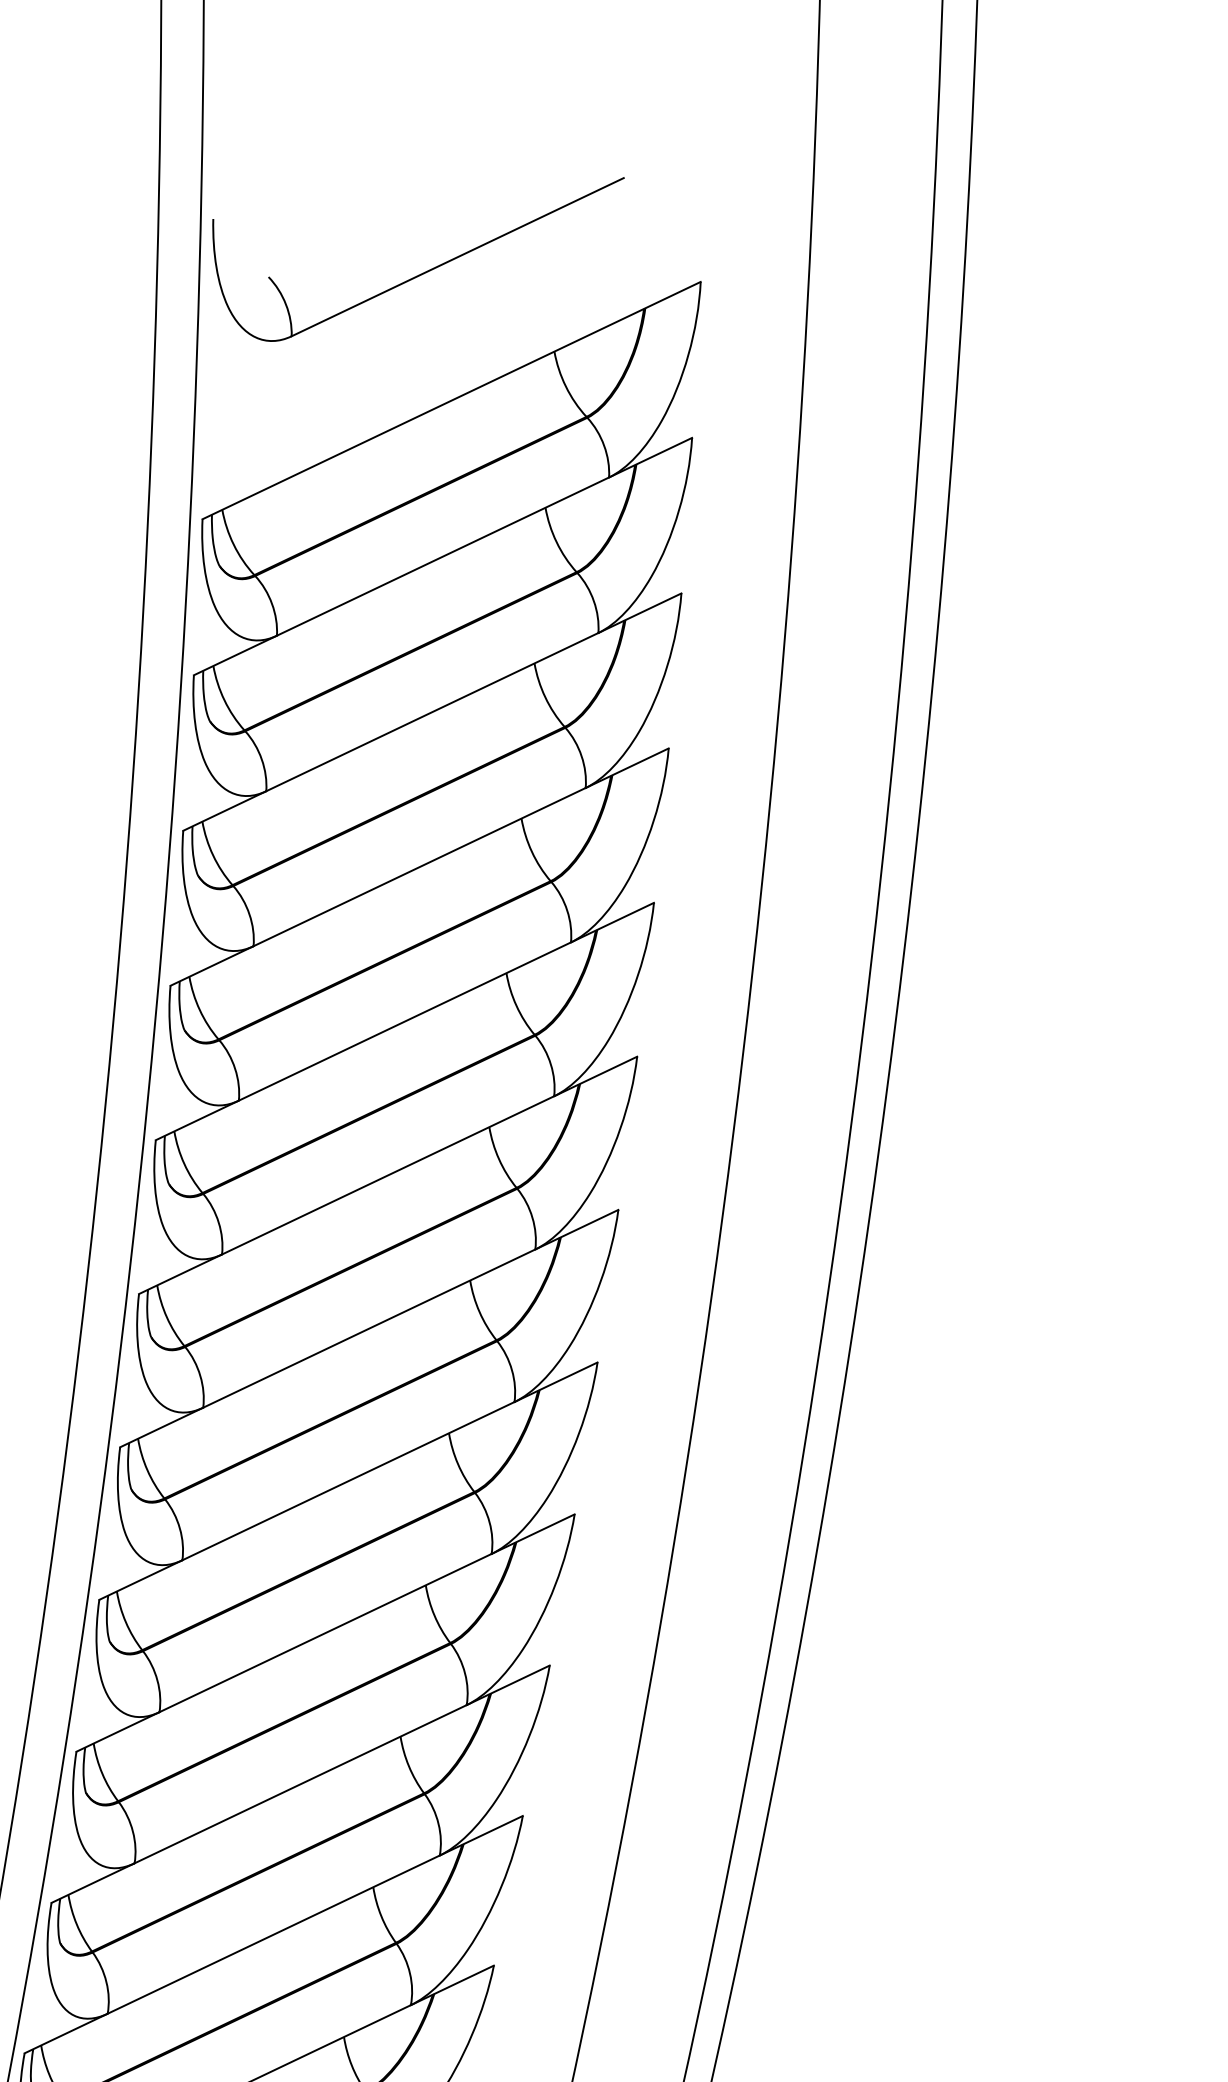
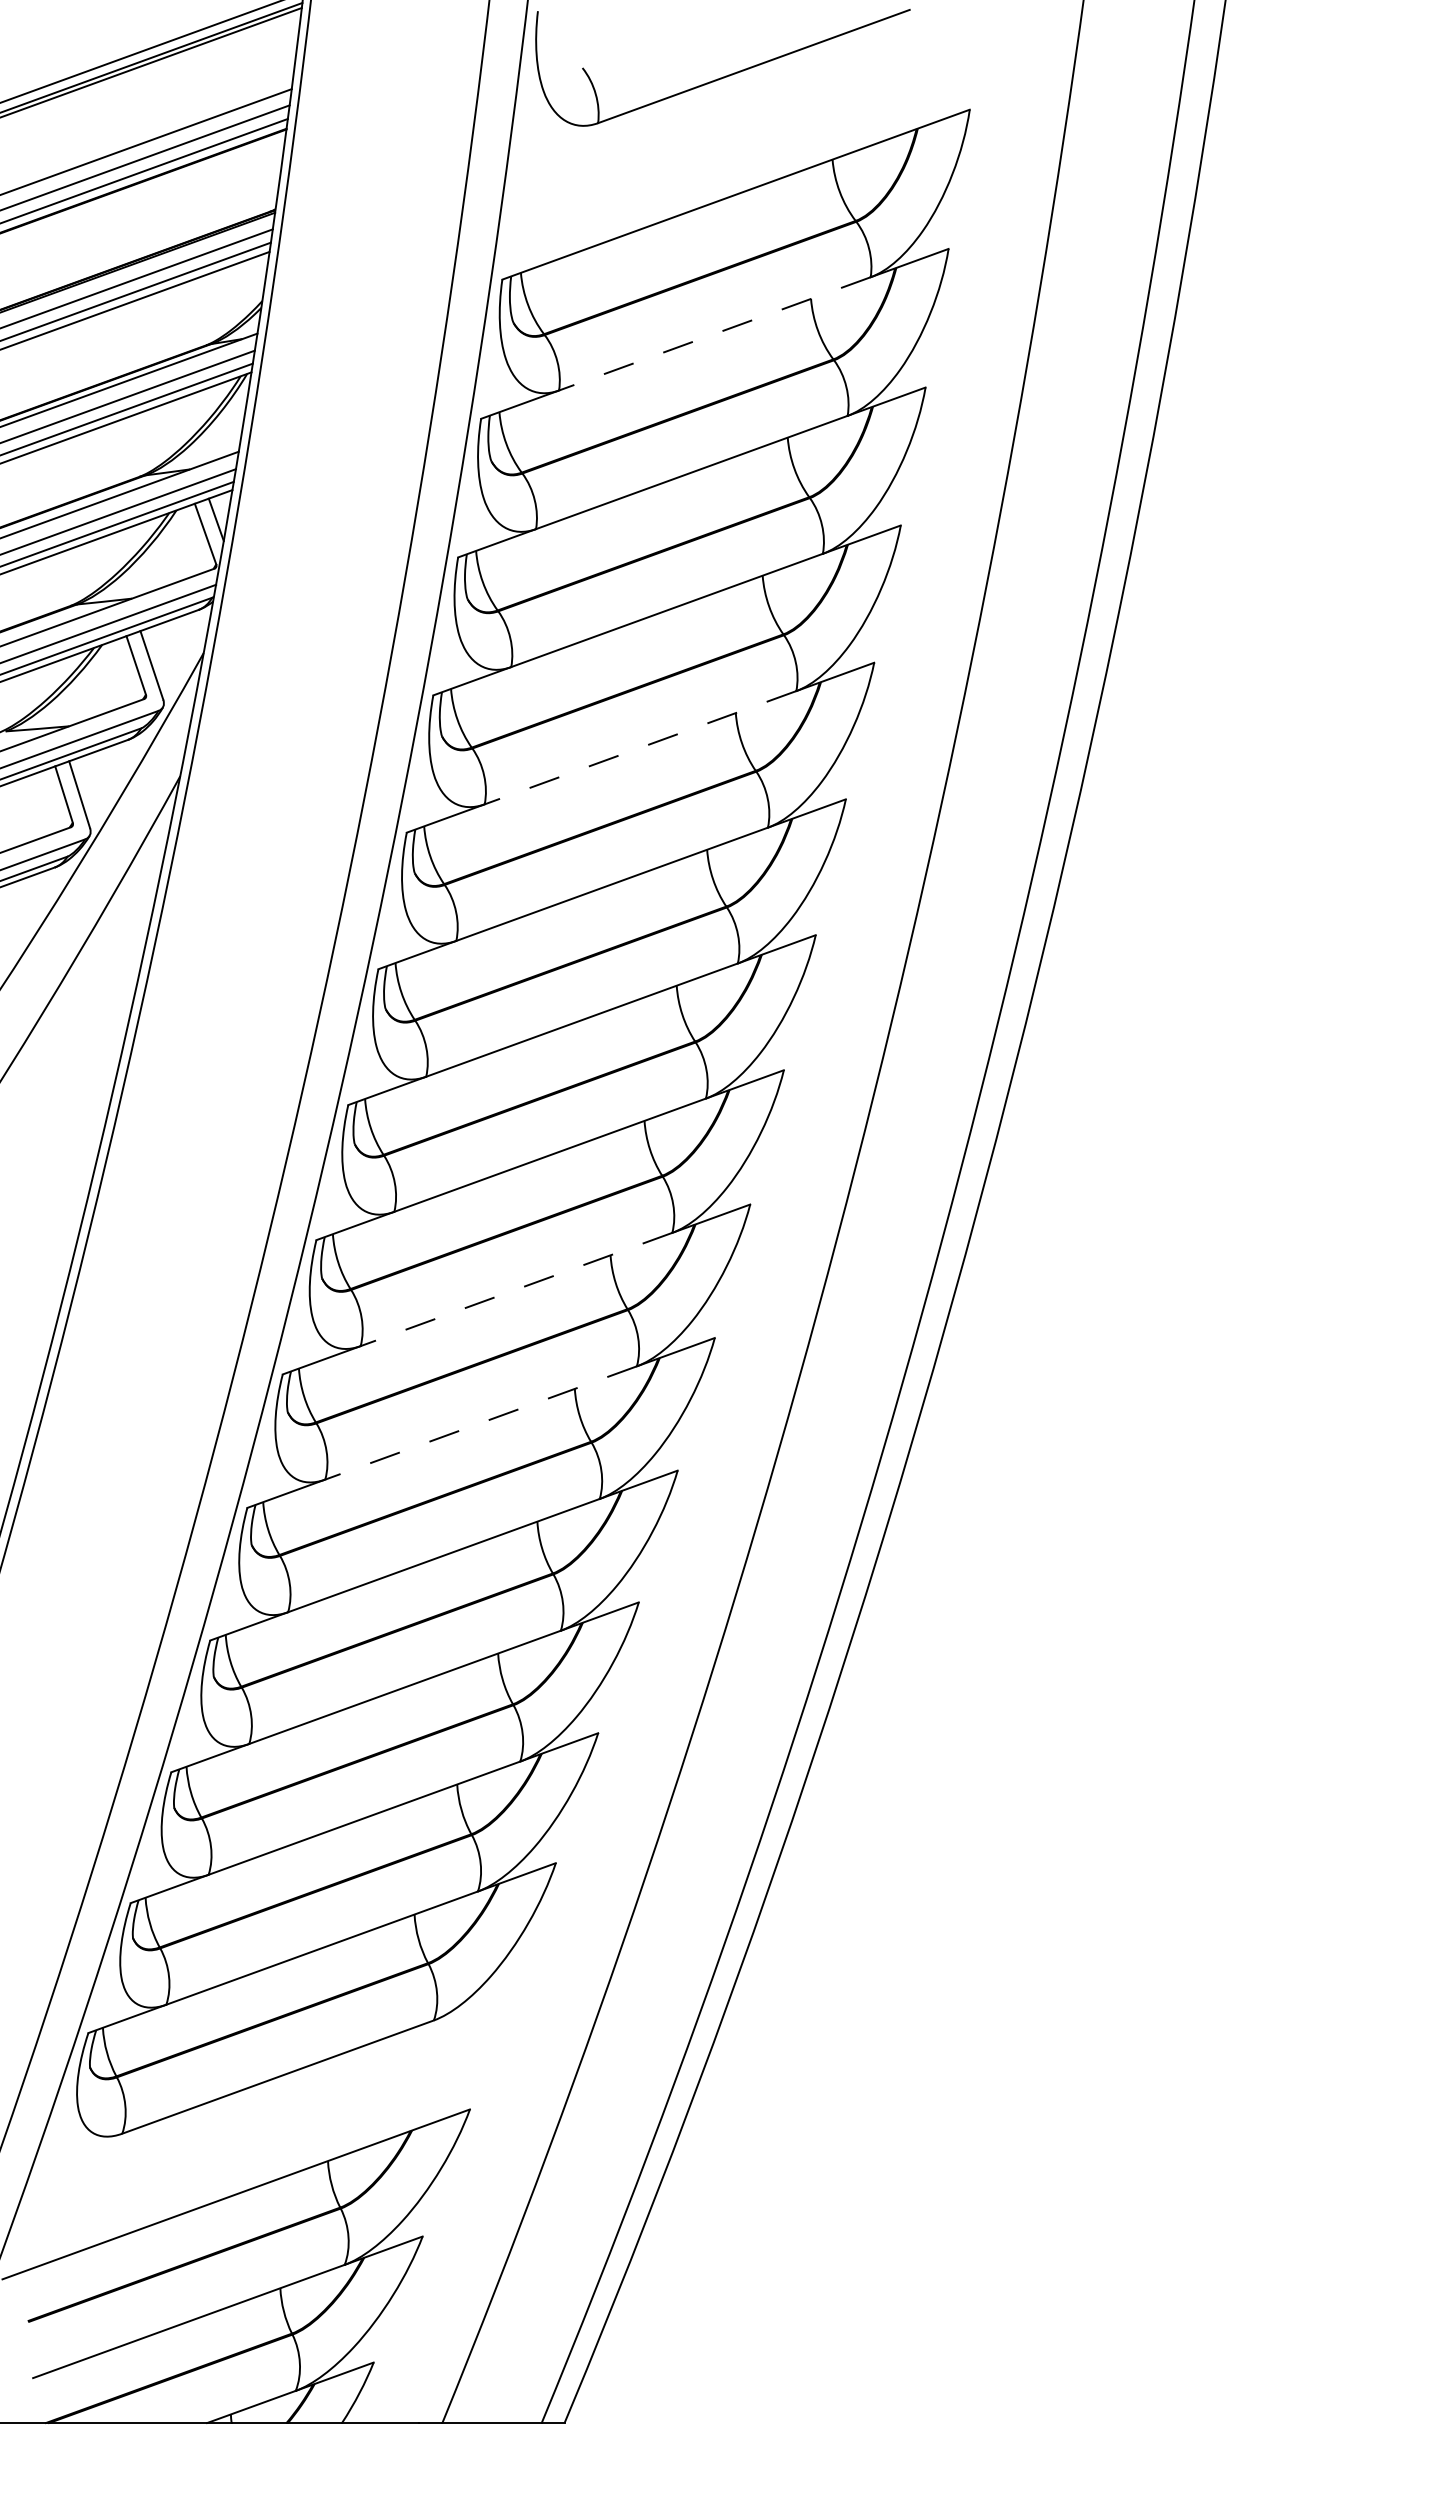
line: (442, 556) -> (714, 333), solid -> dashed
line: (404, 1021) -> (640, 747), solid -> dashed
line: (325, 1633) -> (516, 1289), solid -> dashed
line: (301, 1783) -> (481, 1422), solid -> dashed

